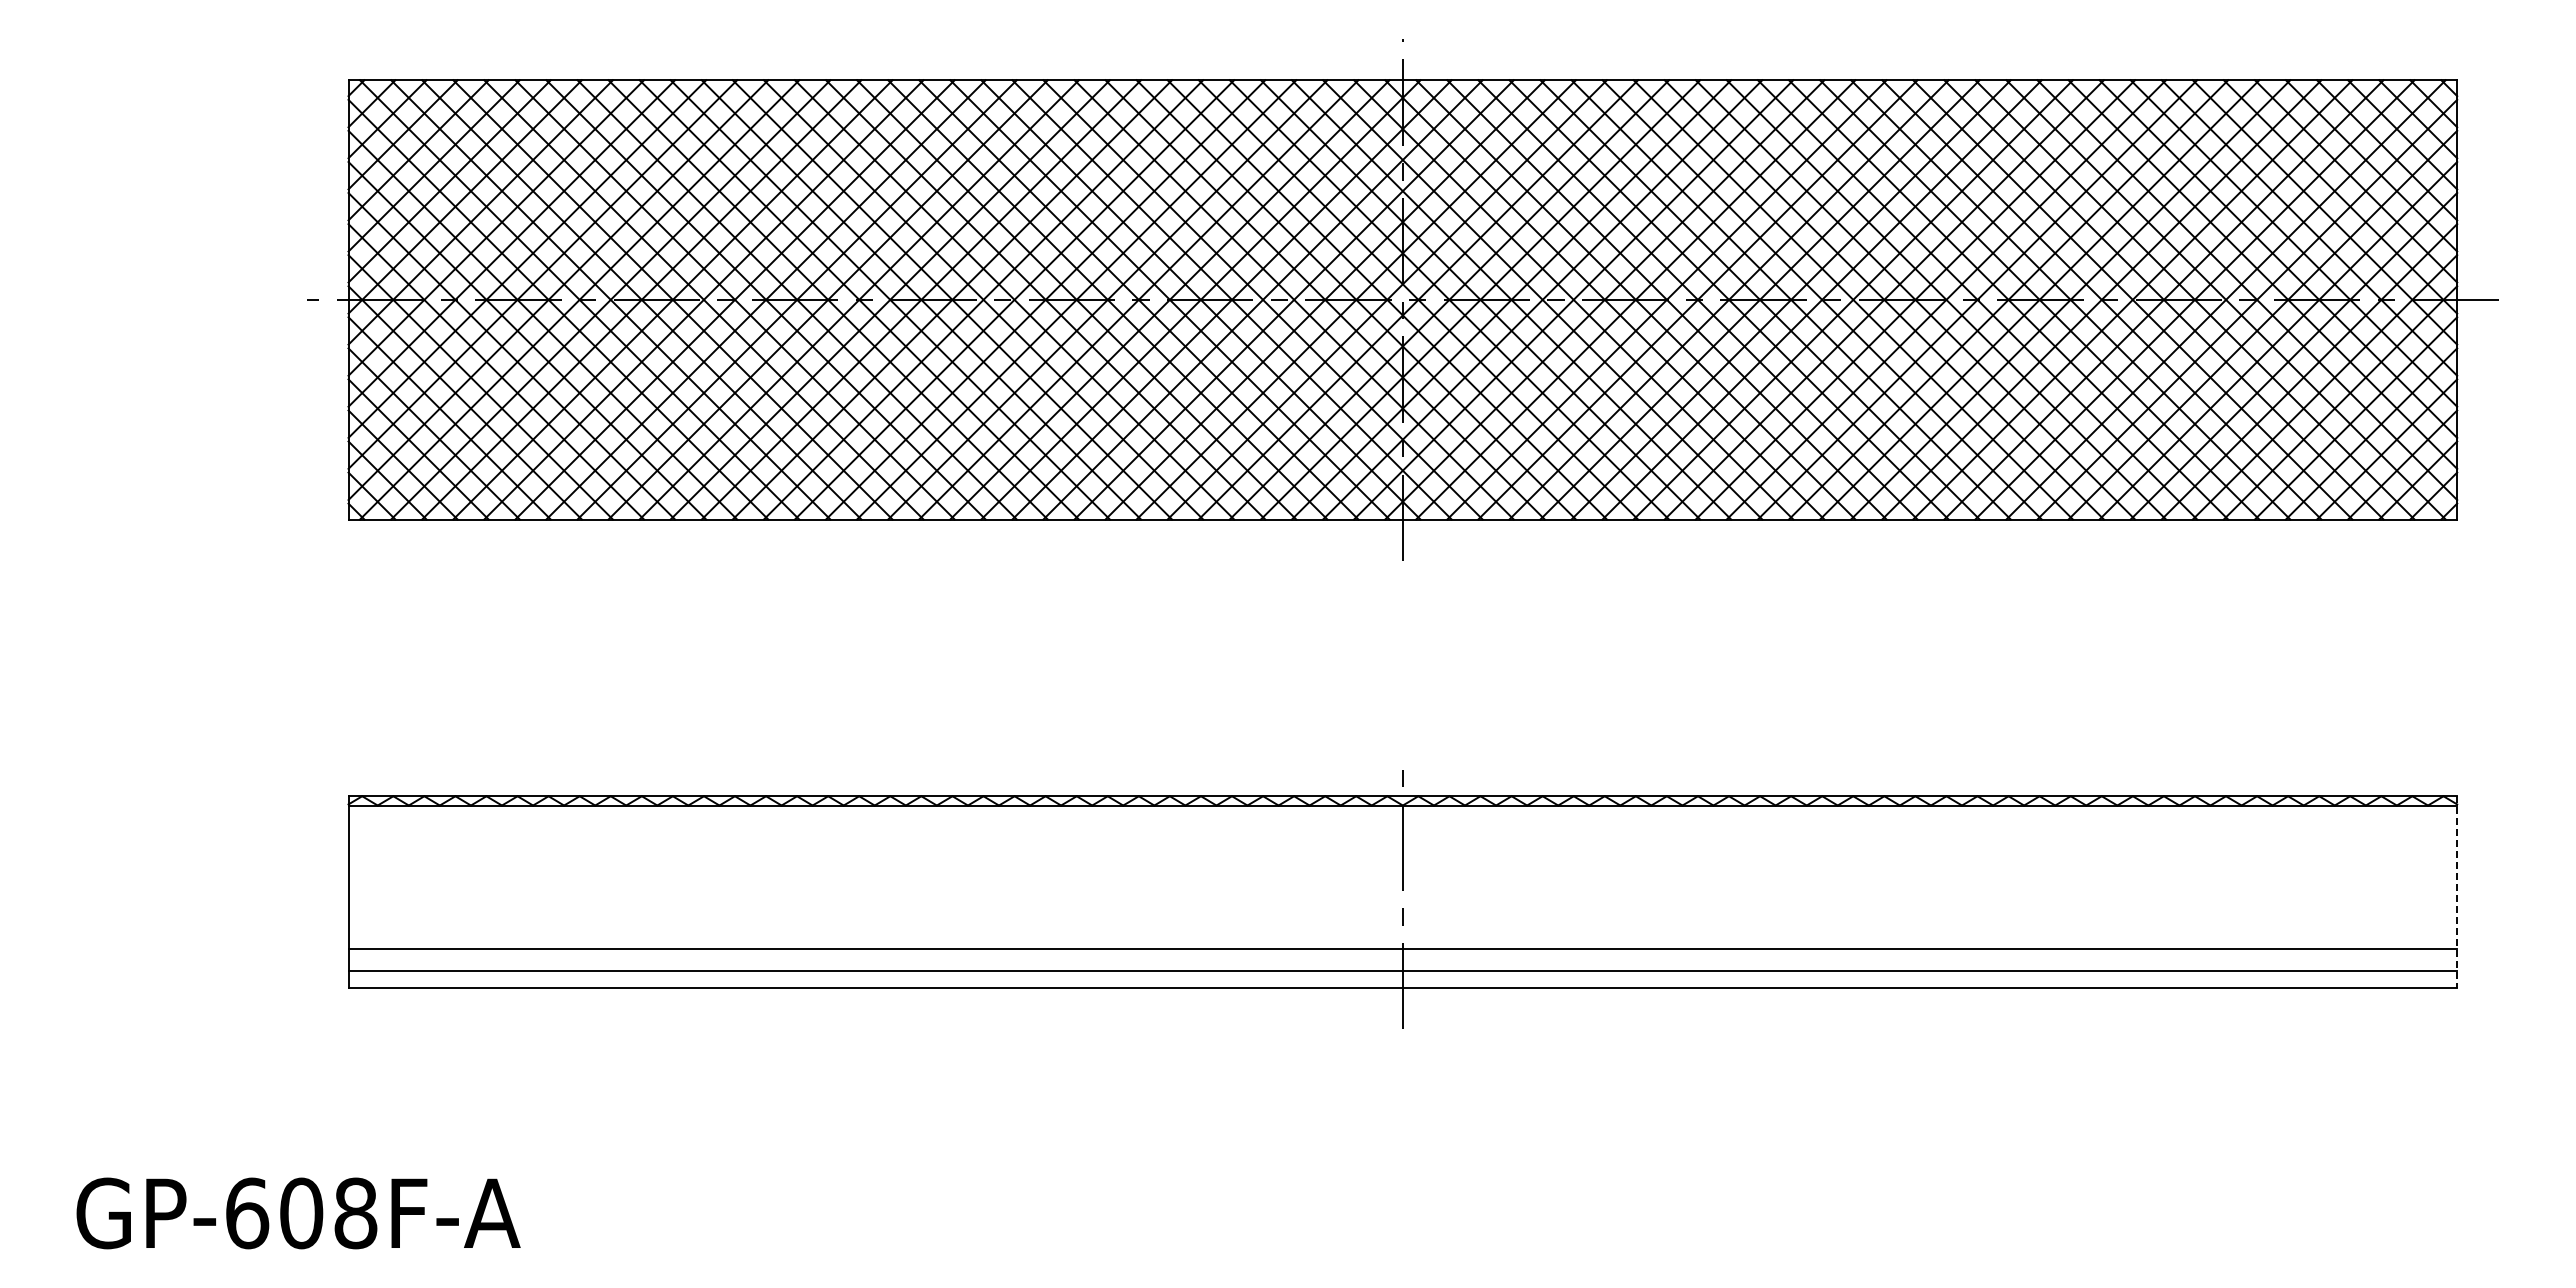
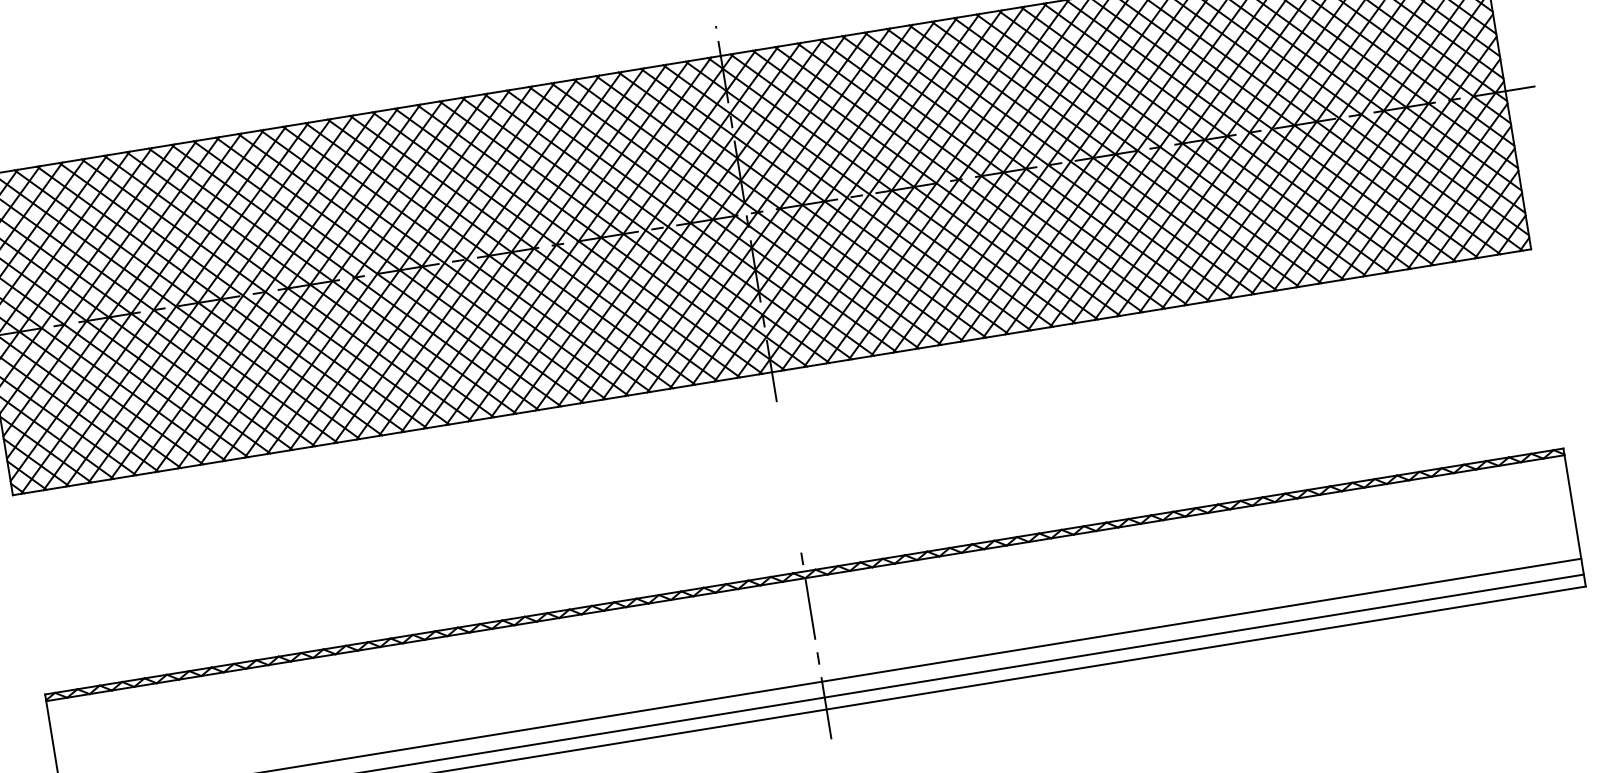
line: (2457, 892) -> (1574, 517), dashed -> solid

